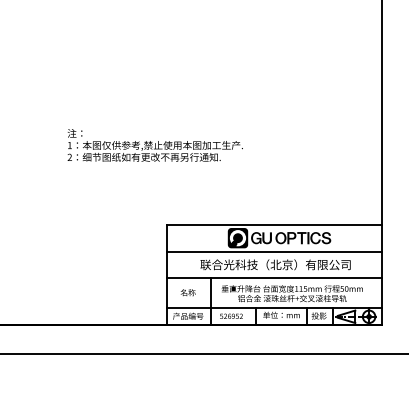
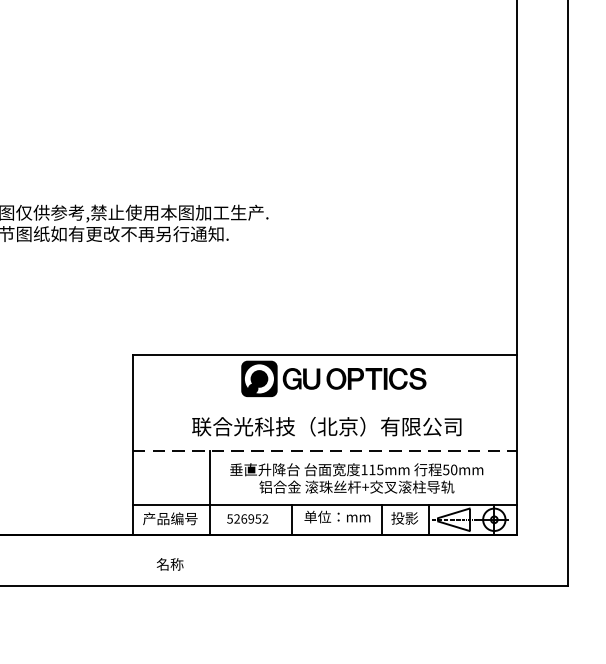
line: (274, 251) -> (324, 402), removed
line: (275, 278) -> (326, 451), solid -> dashed
text: (187, 292) -> (168, 564), moved

